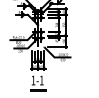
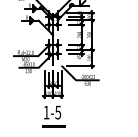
text: (41, 80) -> (57, 112), 1-1 -> 1-5

